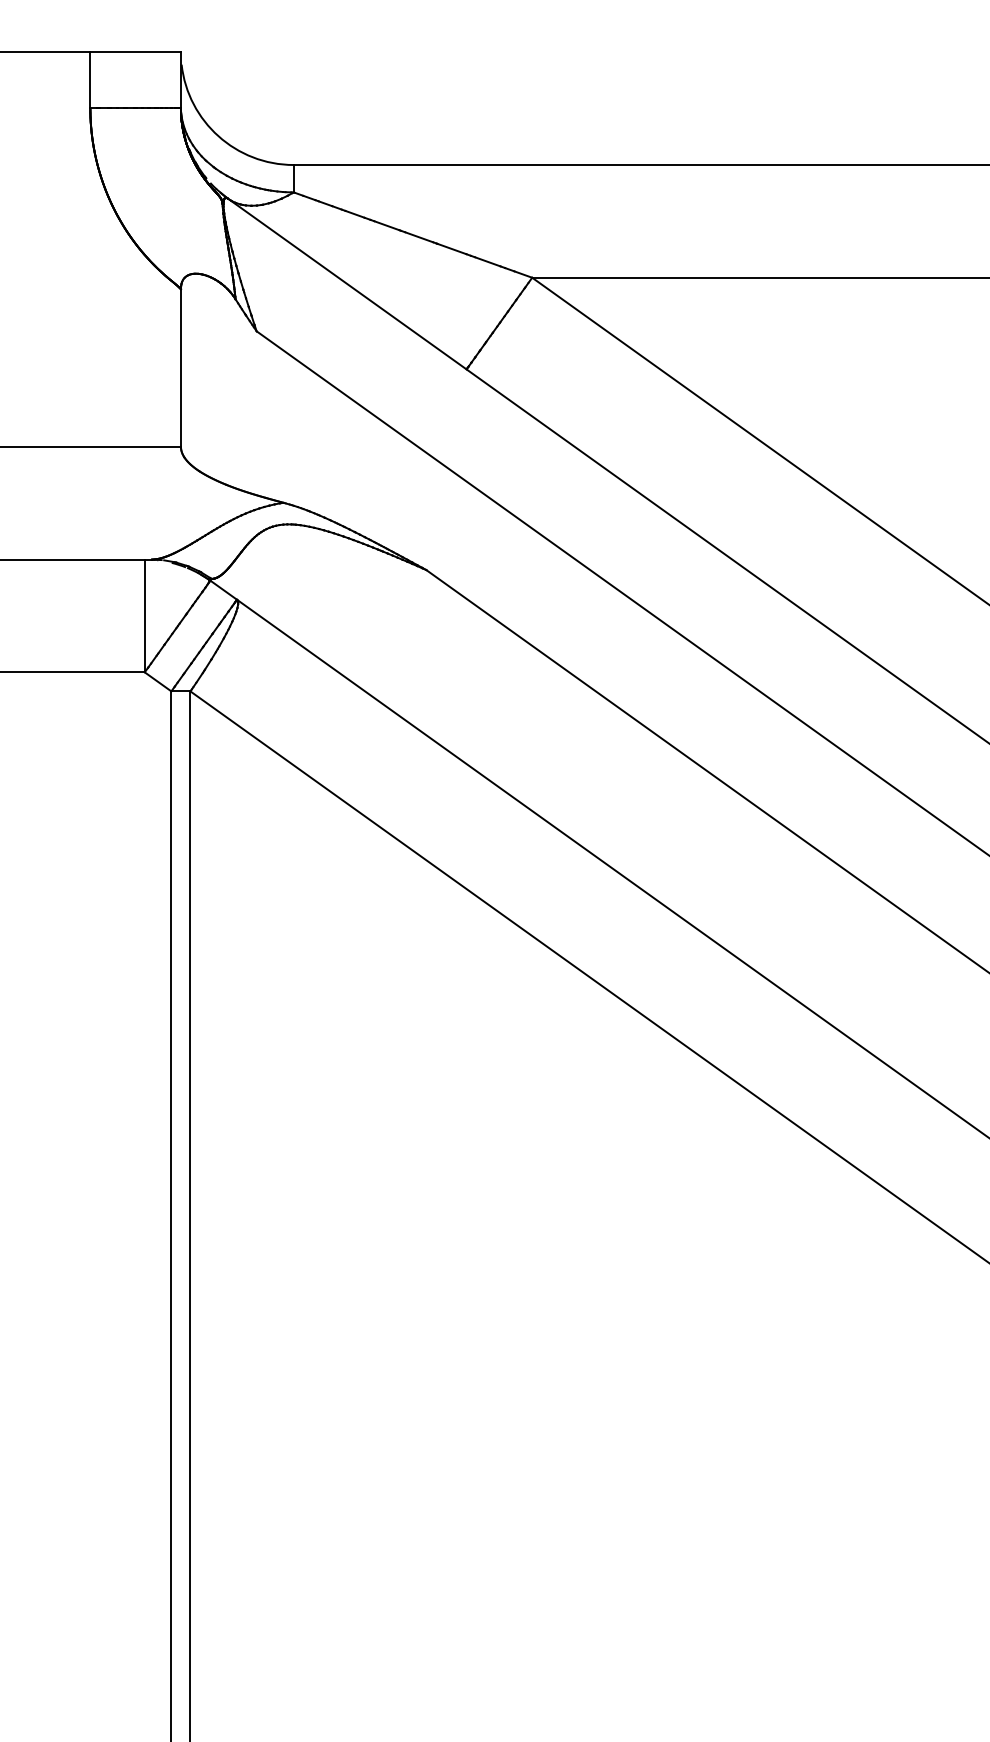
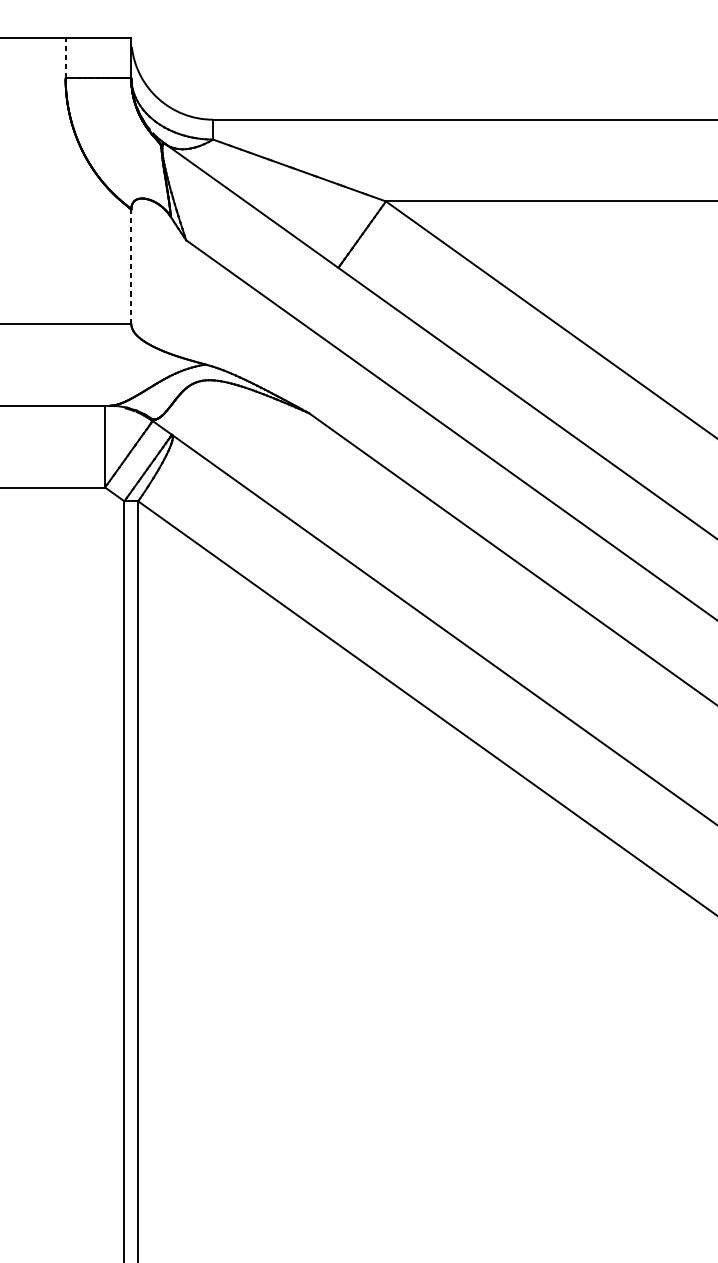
line: (90, 80) -> (65, 58), solid -> dashed
line: (180, 368) -> (131, 267), solid -> dashed

